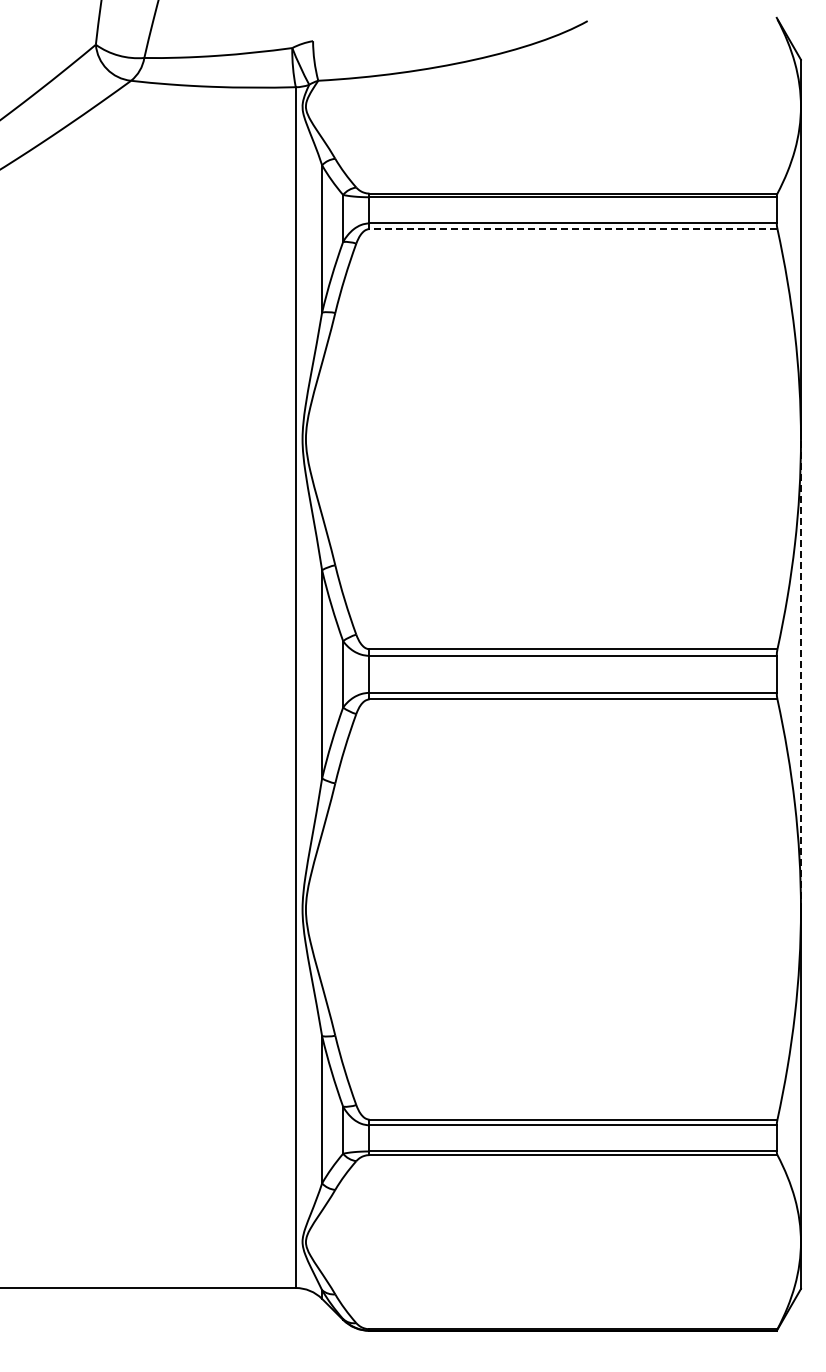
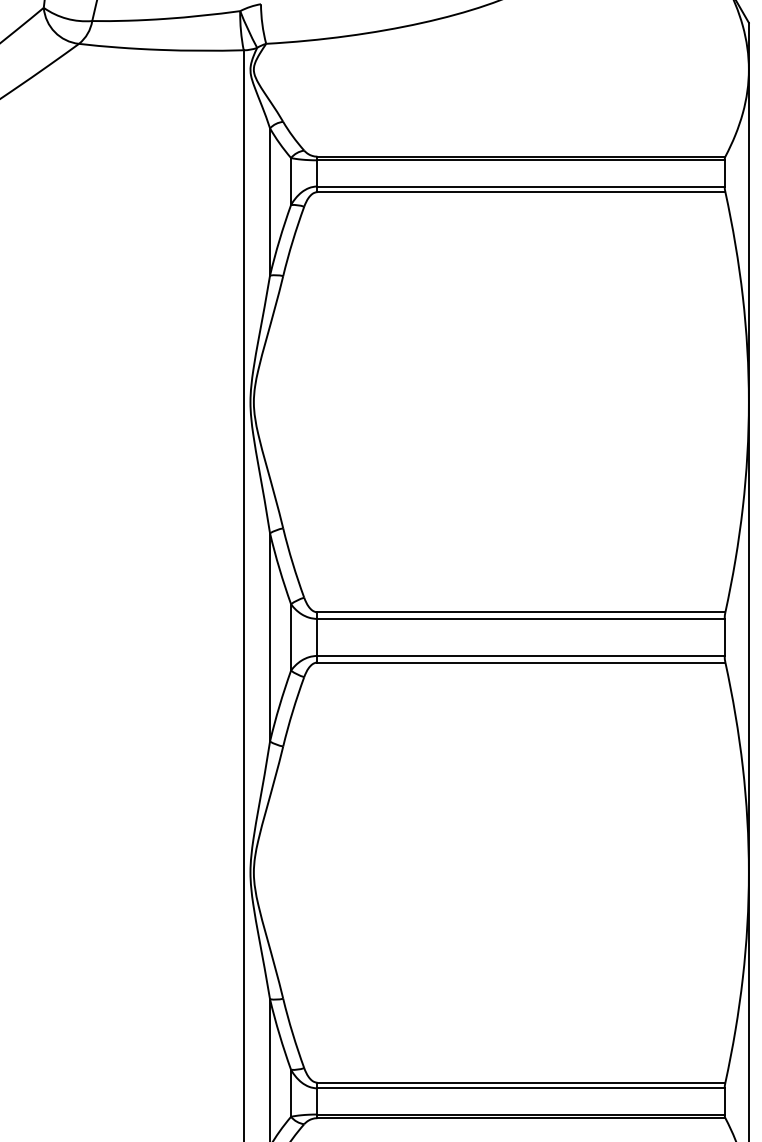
line: (572, 229) -> (520, 192), dashed -> solid
line: (800, 673) -> (748, 636), dashed -> solid

